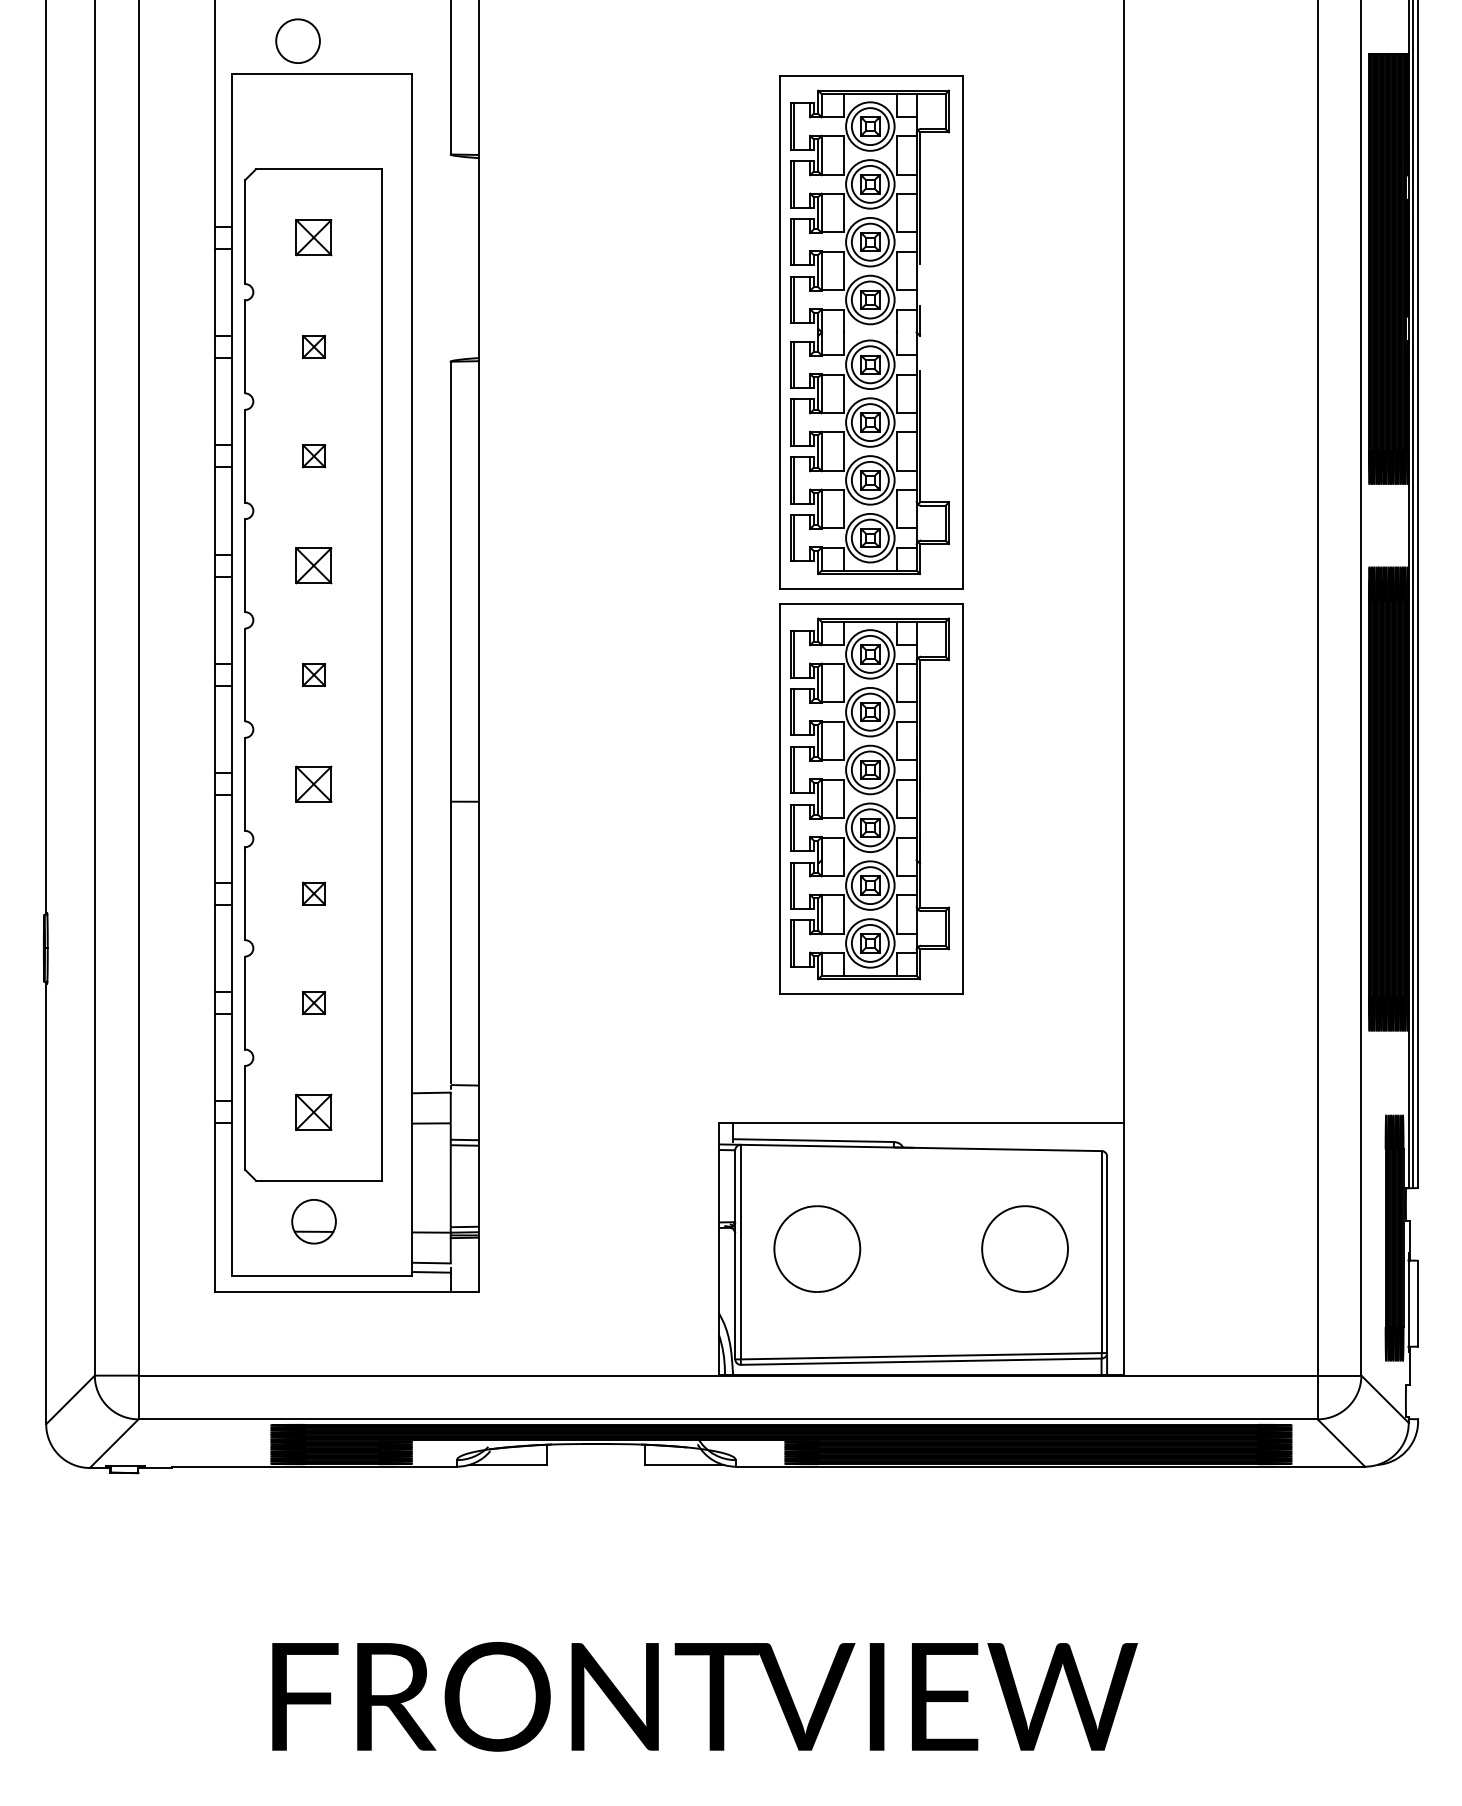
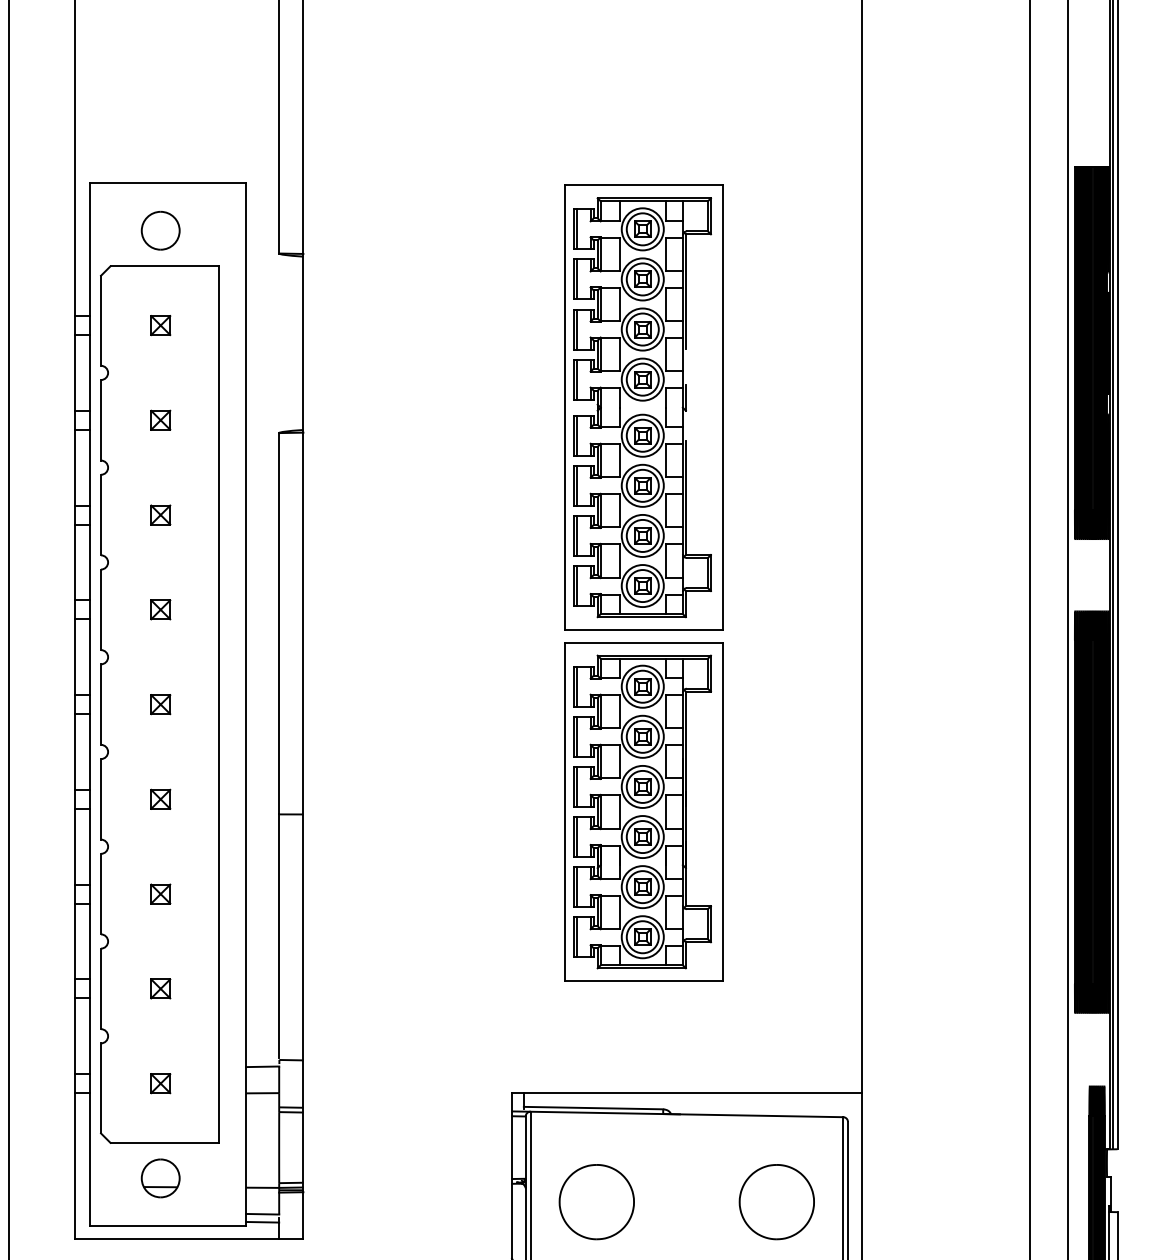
part: (297, 40) -> (160, 230), moved
part: (314, 237) -> (161, 325), size x0.62
part: (314, 565) -> (161, 609), size x0.62
part: (314, 784) -> (161, 799), size x0.62
part: (314, 1112) -> (161, 1083), size x0.62

